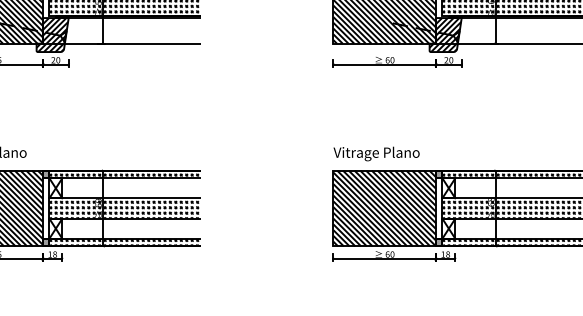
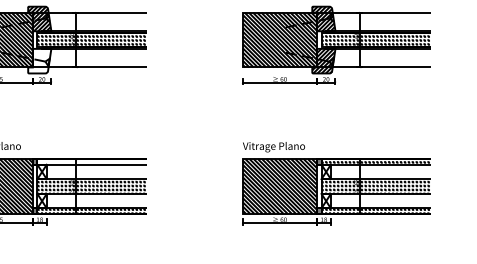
hatch: (52, 34) -> (39, 60), removed
hatch: (124, 173) -> (91, 161), removed

